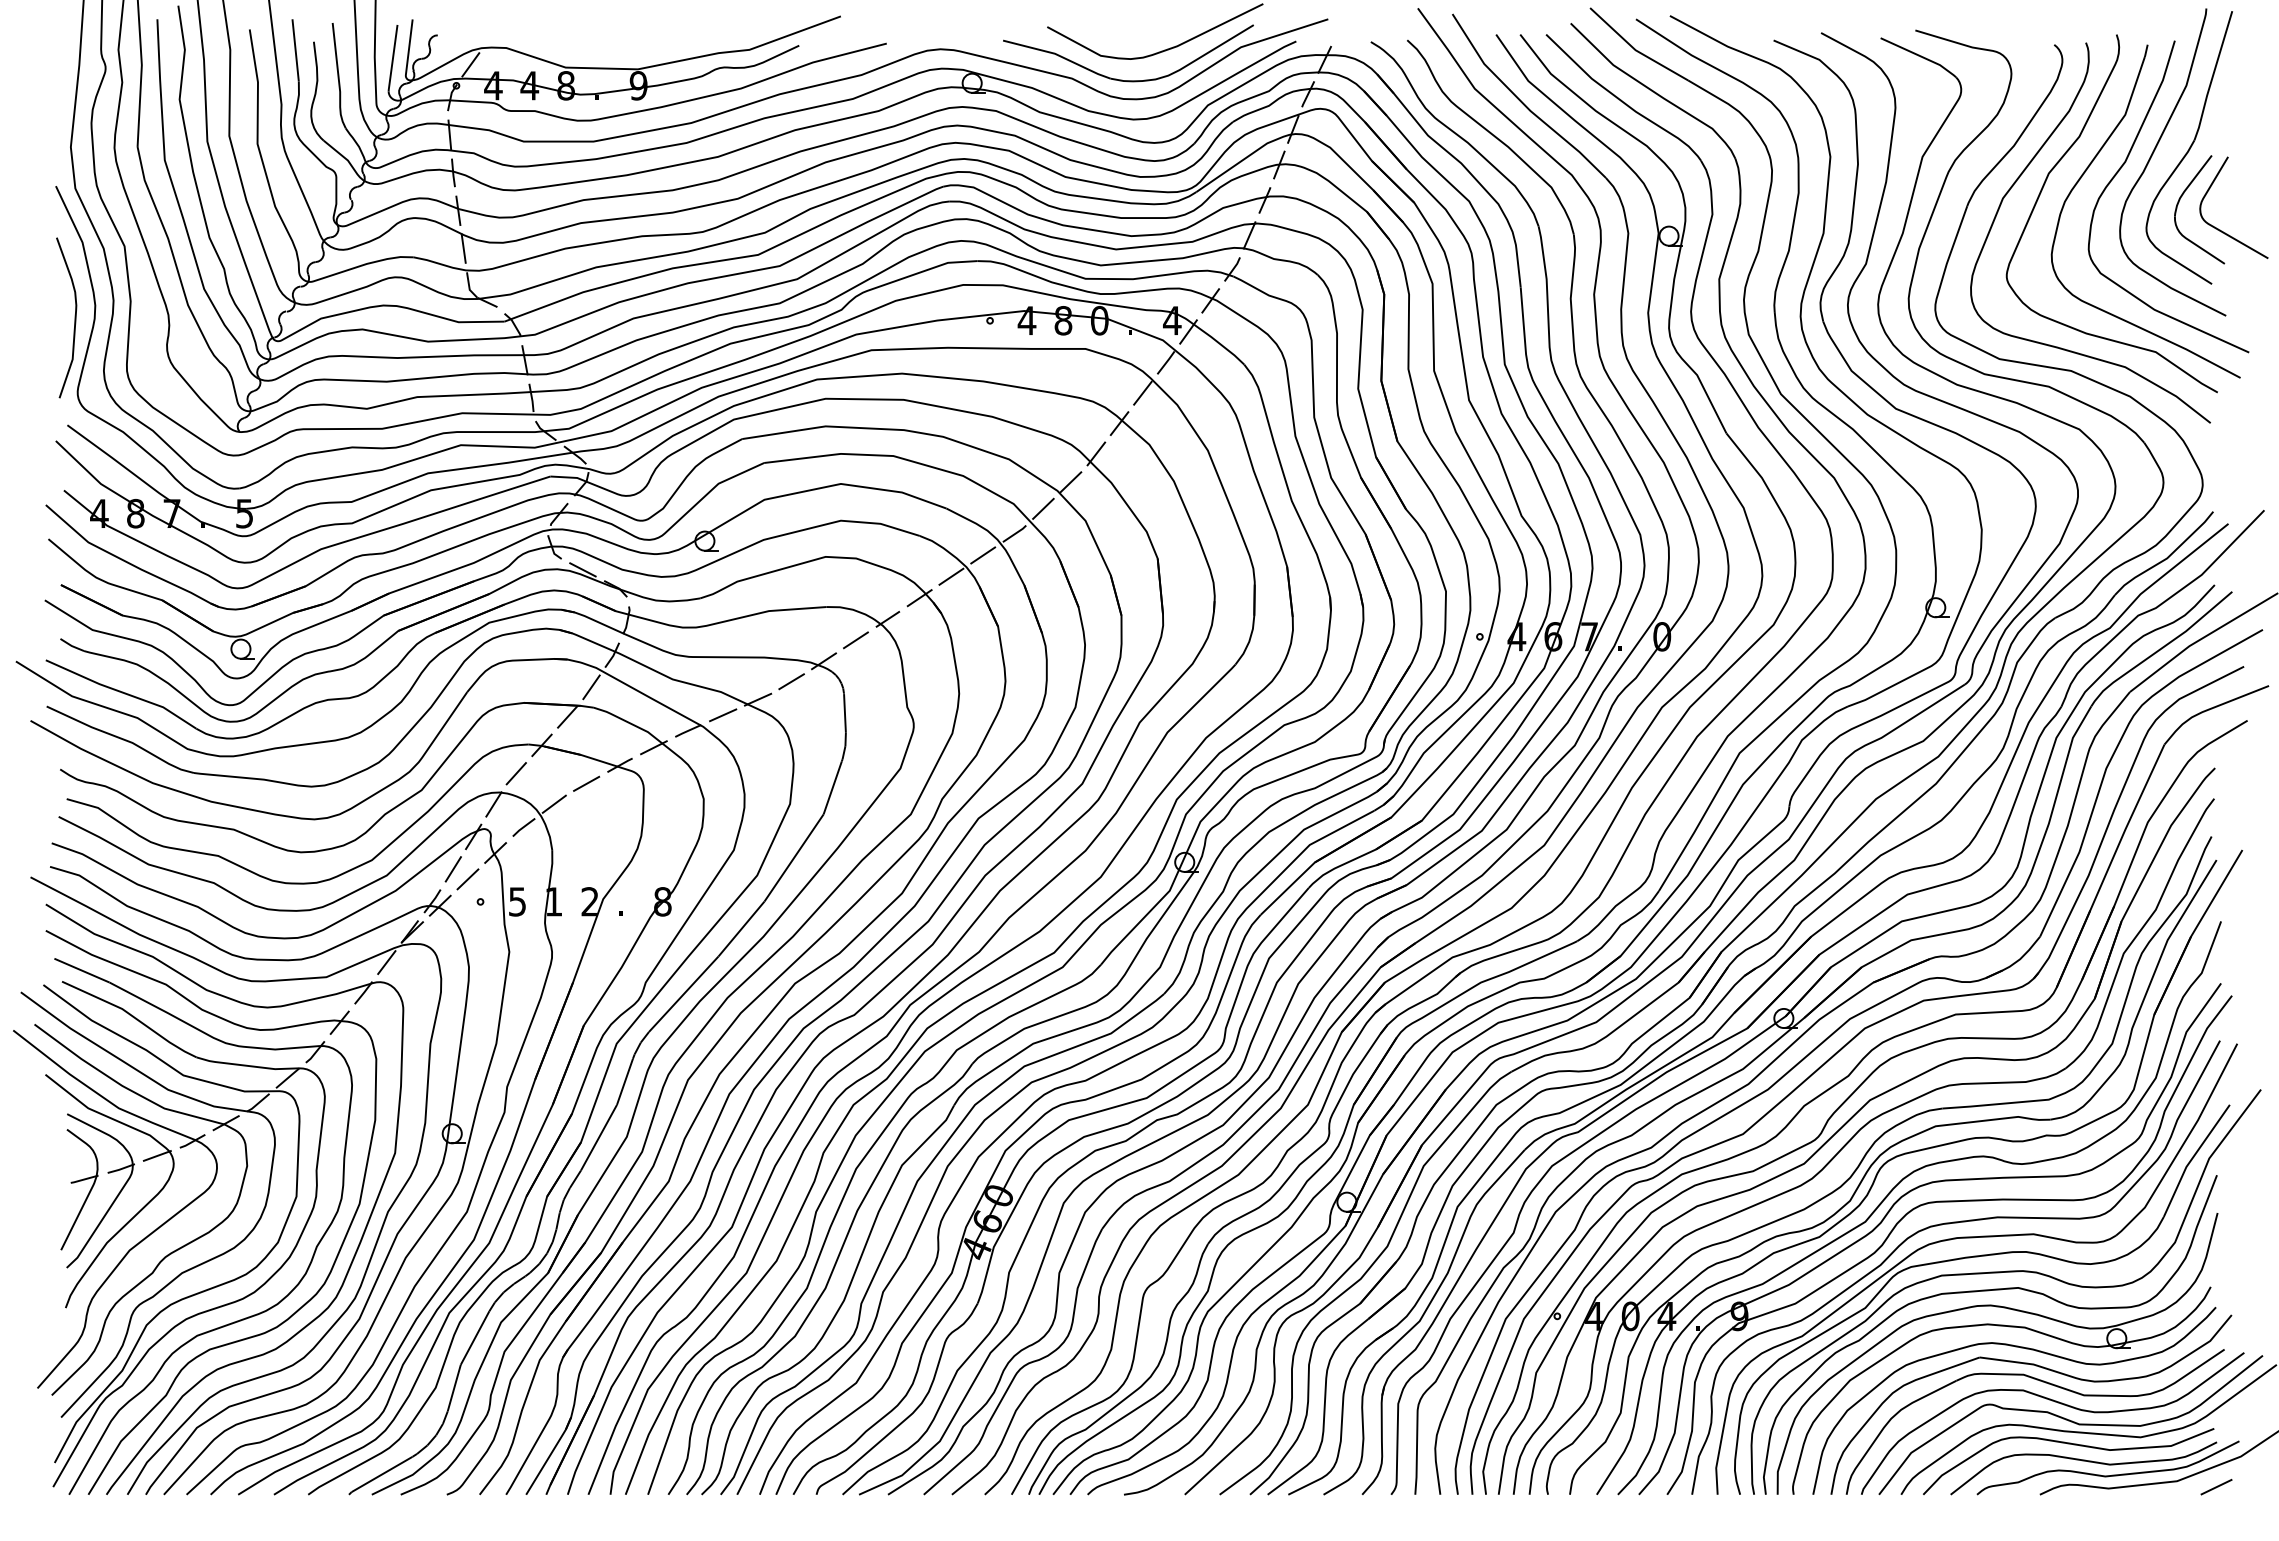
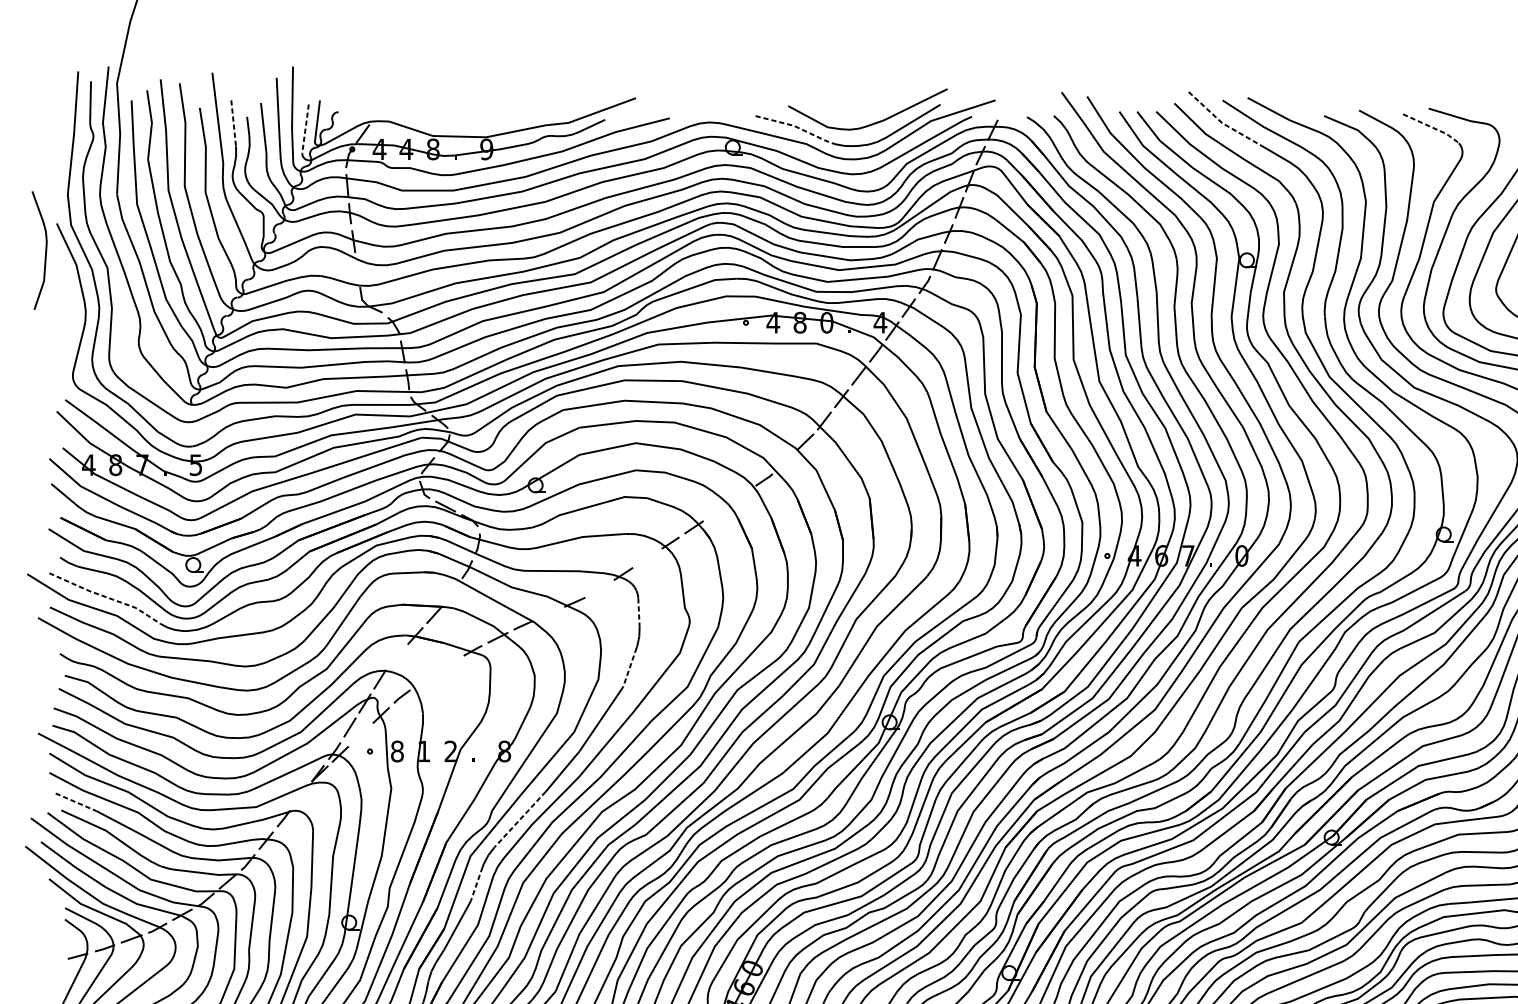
line: (295, 50) -> (233, 123), solid -> dashed
line: (1635, 50) -> (1222, 123), solid -> dashed
line: (1058, 55) -> (796, 127), solid -> dashed
line: (1921, 56) -> (1433, 127), solid -> dashed
line: (392, 59) -> (305, 130), solid -> dashed
line: (463, 248) -> (357, 269), removed
curve: (74, 317) -> (45, 250), moved
line: (1043, 508) -> (785, 461), removed
line: (983, 555) -> (741, 495), removed
line: (951, 576) -> (717, 511), removed
line: (855, 640) -> (646, 558), removed
line: (791, 681) -> (599, 588), removed
line: (591, 687) -> (451, 593), removed
line: (123, 692) -> (106, 597), solid -> dashed
line: (845, 713) -> (639, 612), solid -> dashed
line: (723, 715) -> (549, 614), removed
line: (515, 773) -> (395, 656), removed
line: (586, 783) -> (448, 664), removed
line: (832, 788) -> (629, 667), solid -> dashed
line: (553, 803) -> (423, 678), removed
line: (467, 879) -> (360, 735), removed
text: (517, 901) -> (397, 751), 5 -> 8
line: (386, 962) -> (300, 796), removed
line: (82, 970) -> (76, 802), solid -> dashed
line: (683, 994) -> (519, 819), solid -> dashed
line: (624, 1082) -> (476, 884), solid -> dashed

